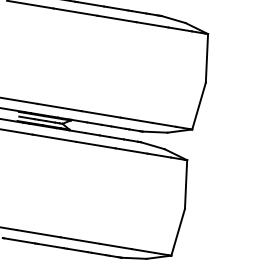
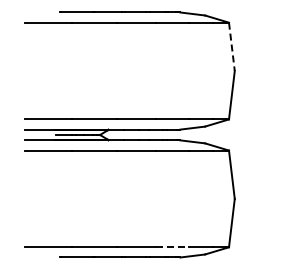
line: (206, 58) -> (231, 47), solid -> dashed
line: (116, 246) -> (173, 247), solid -> dashed

